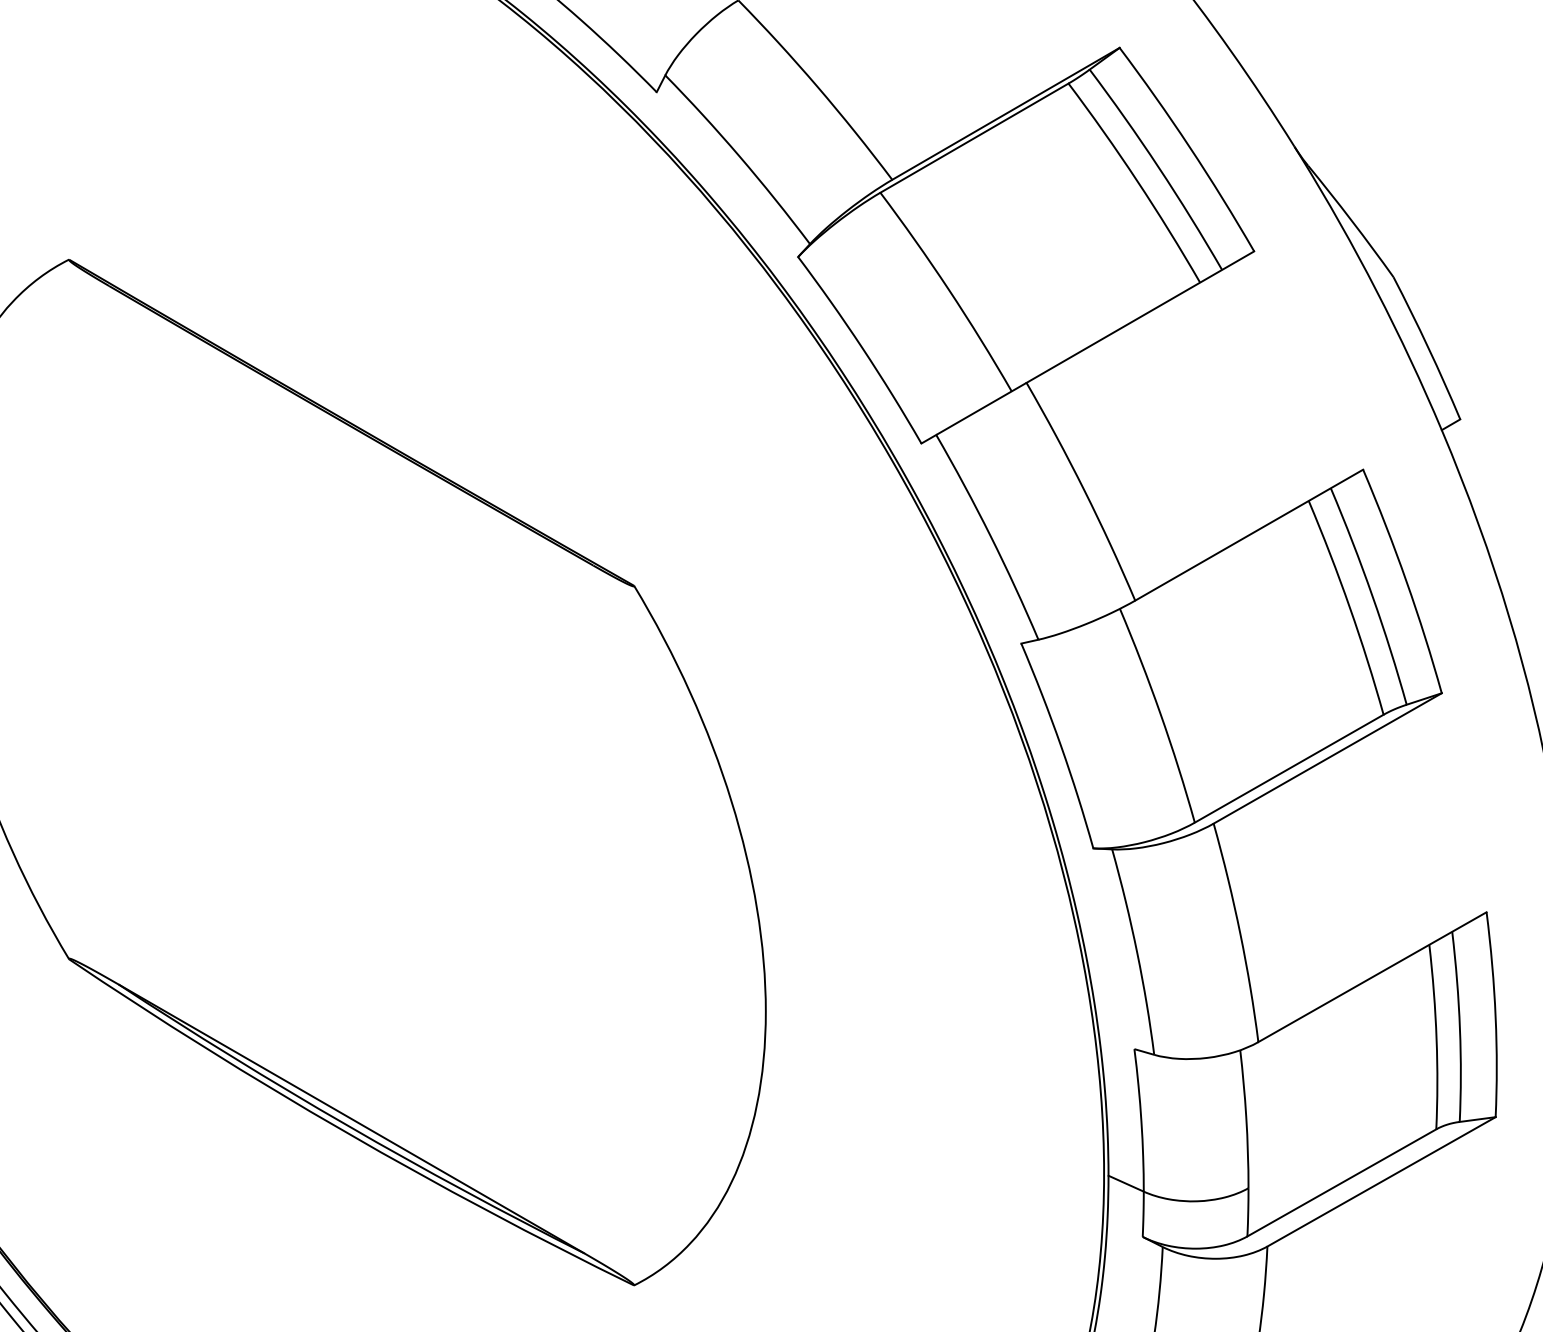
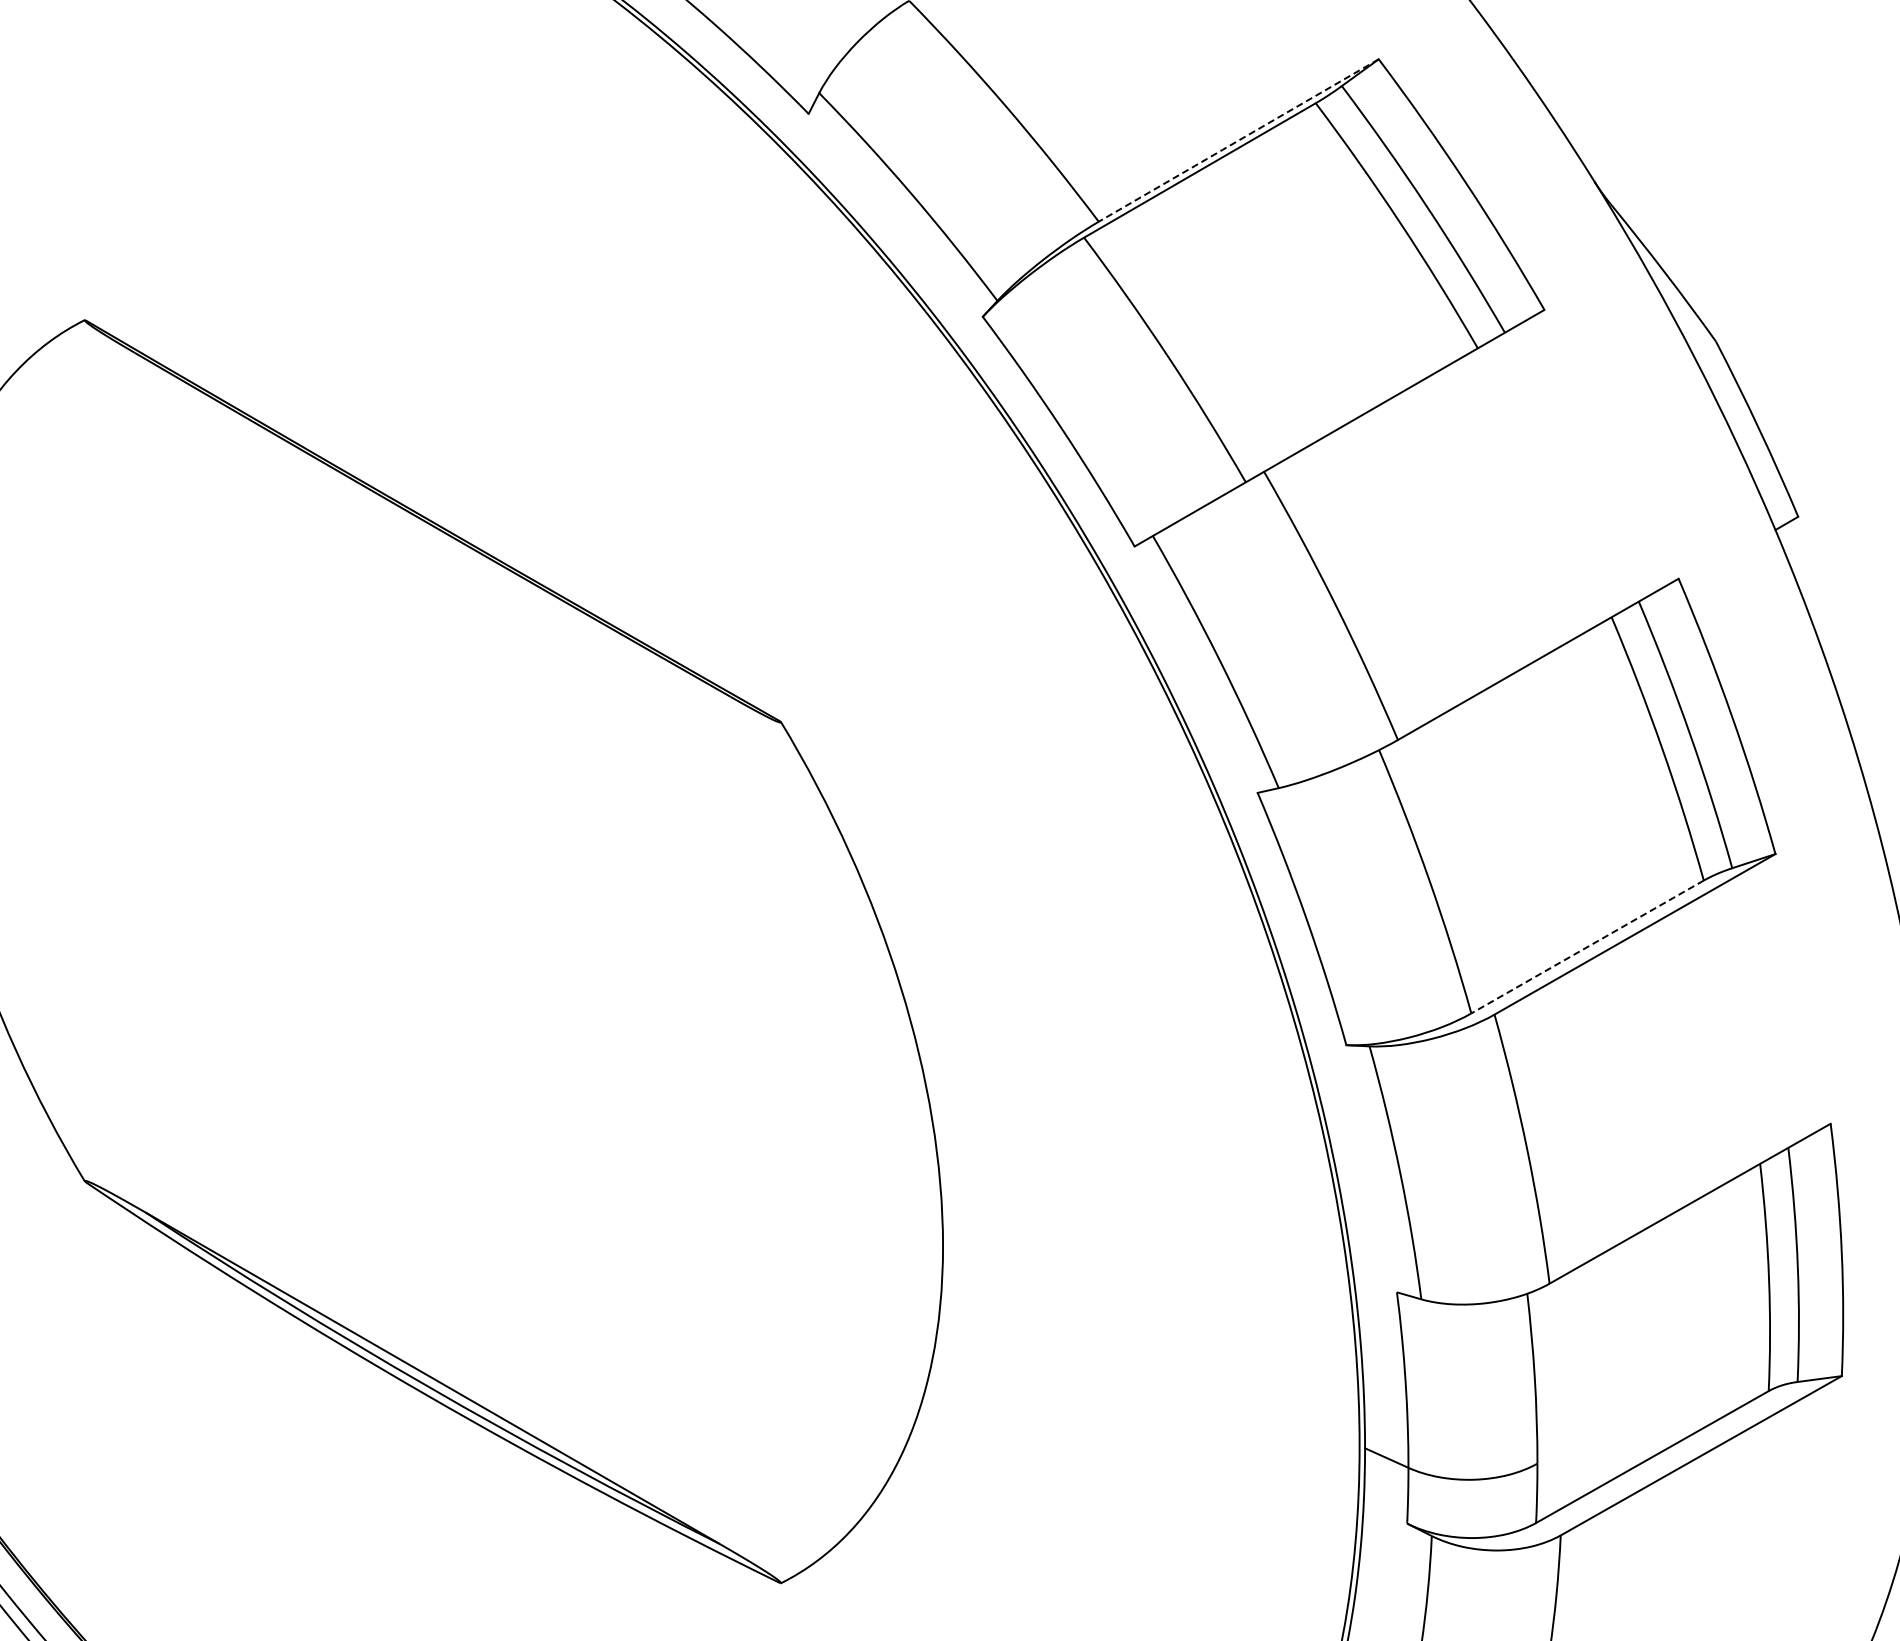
line: (1005, 113) -> (1238, 140), solid -> dashed
line: (1289, 769) -> (1587, 947), solid -> dashed

